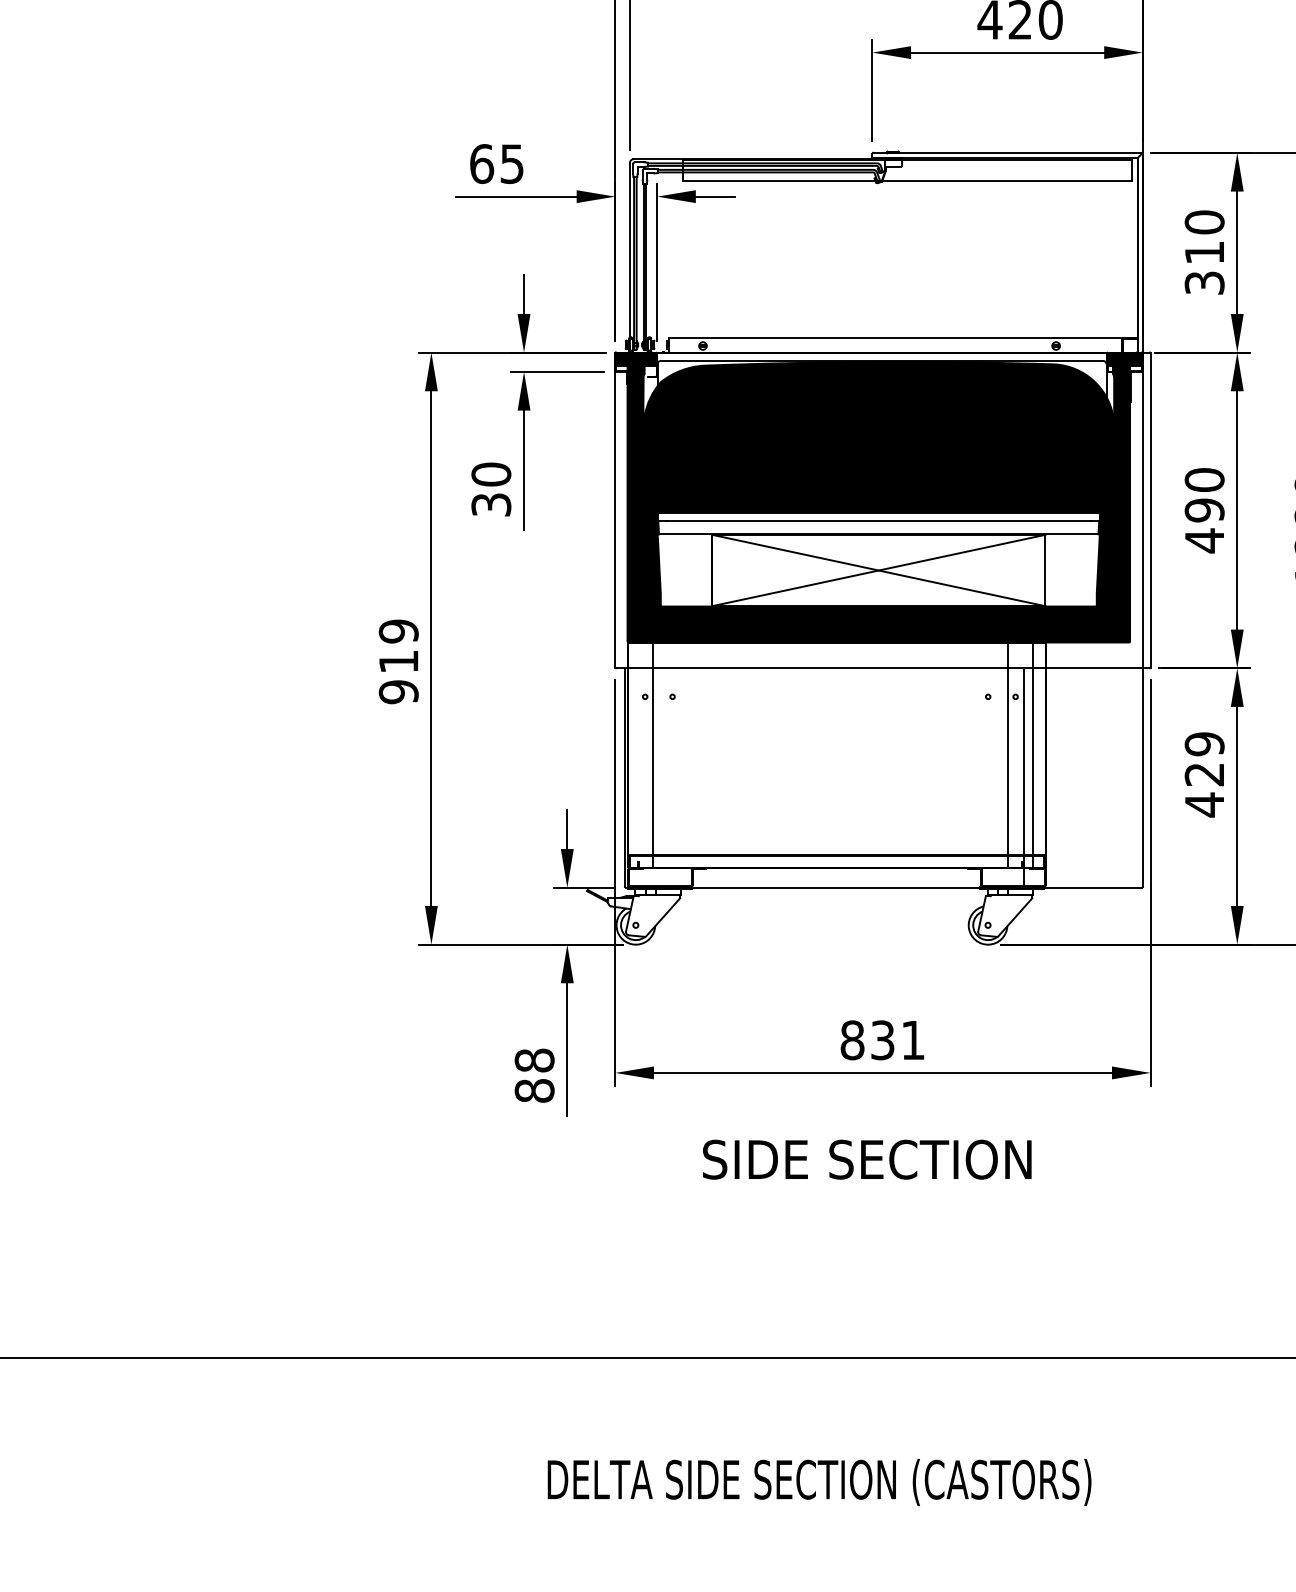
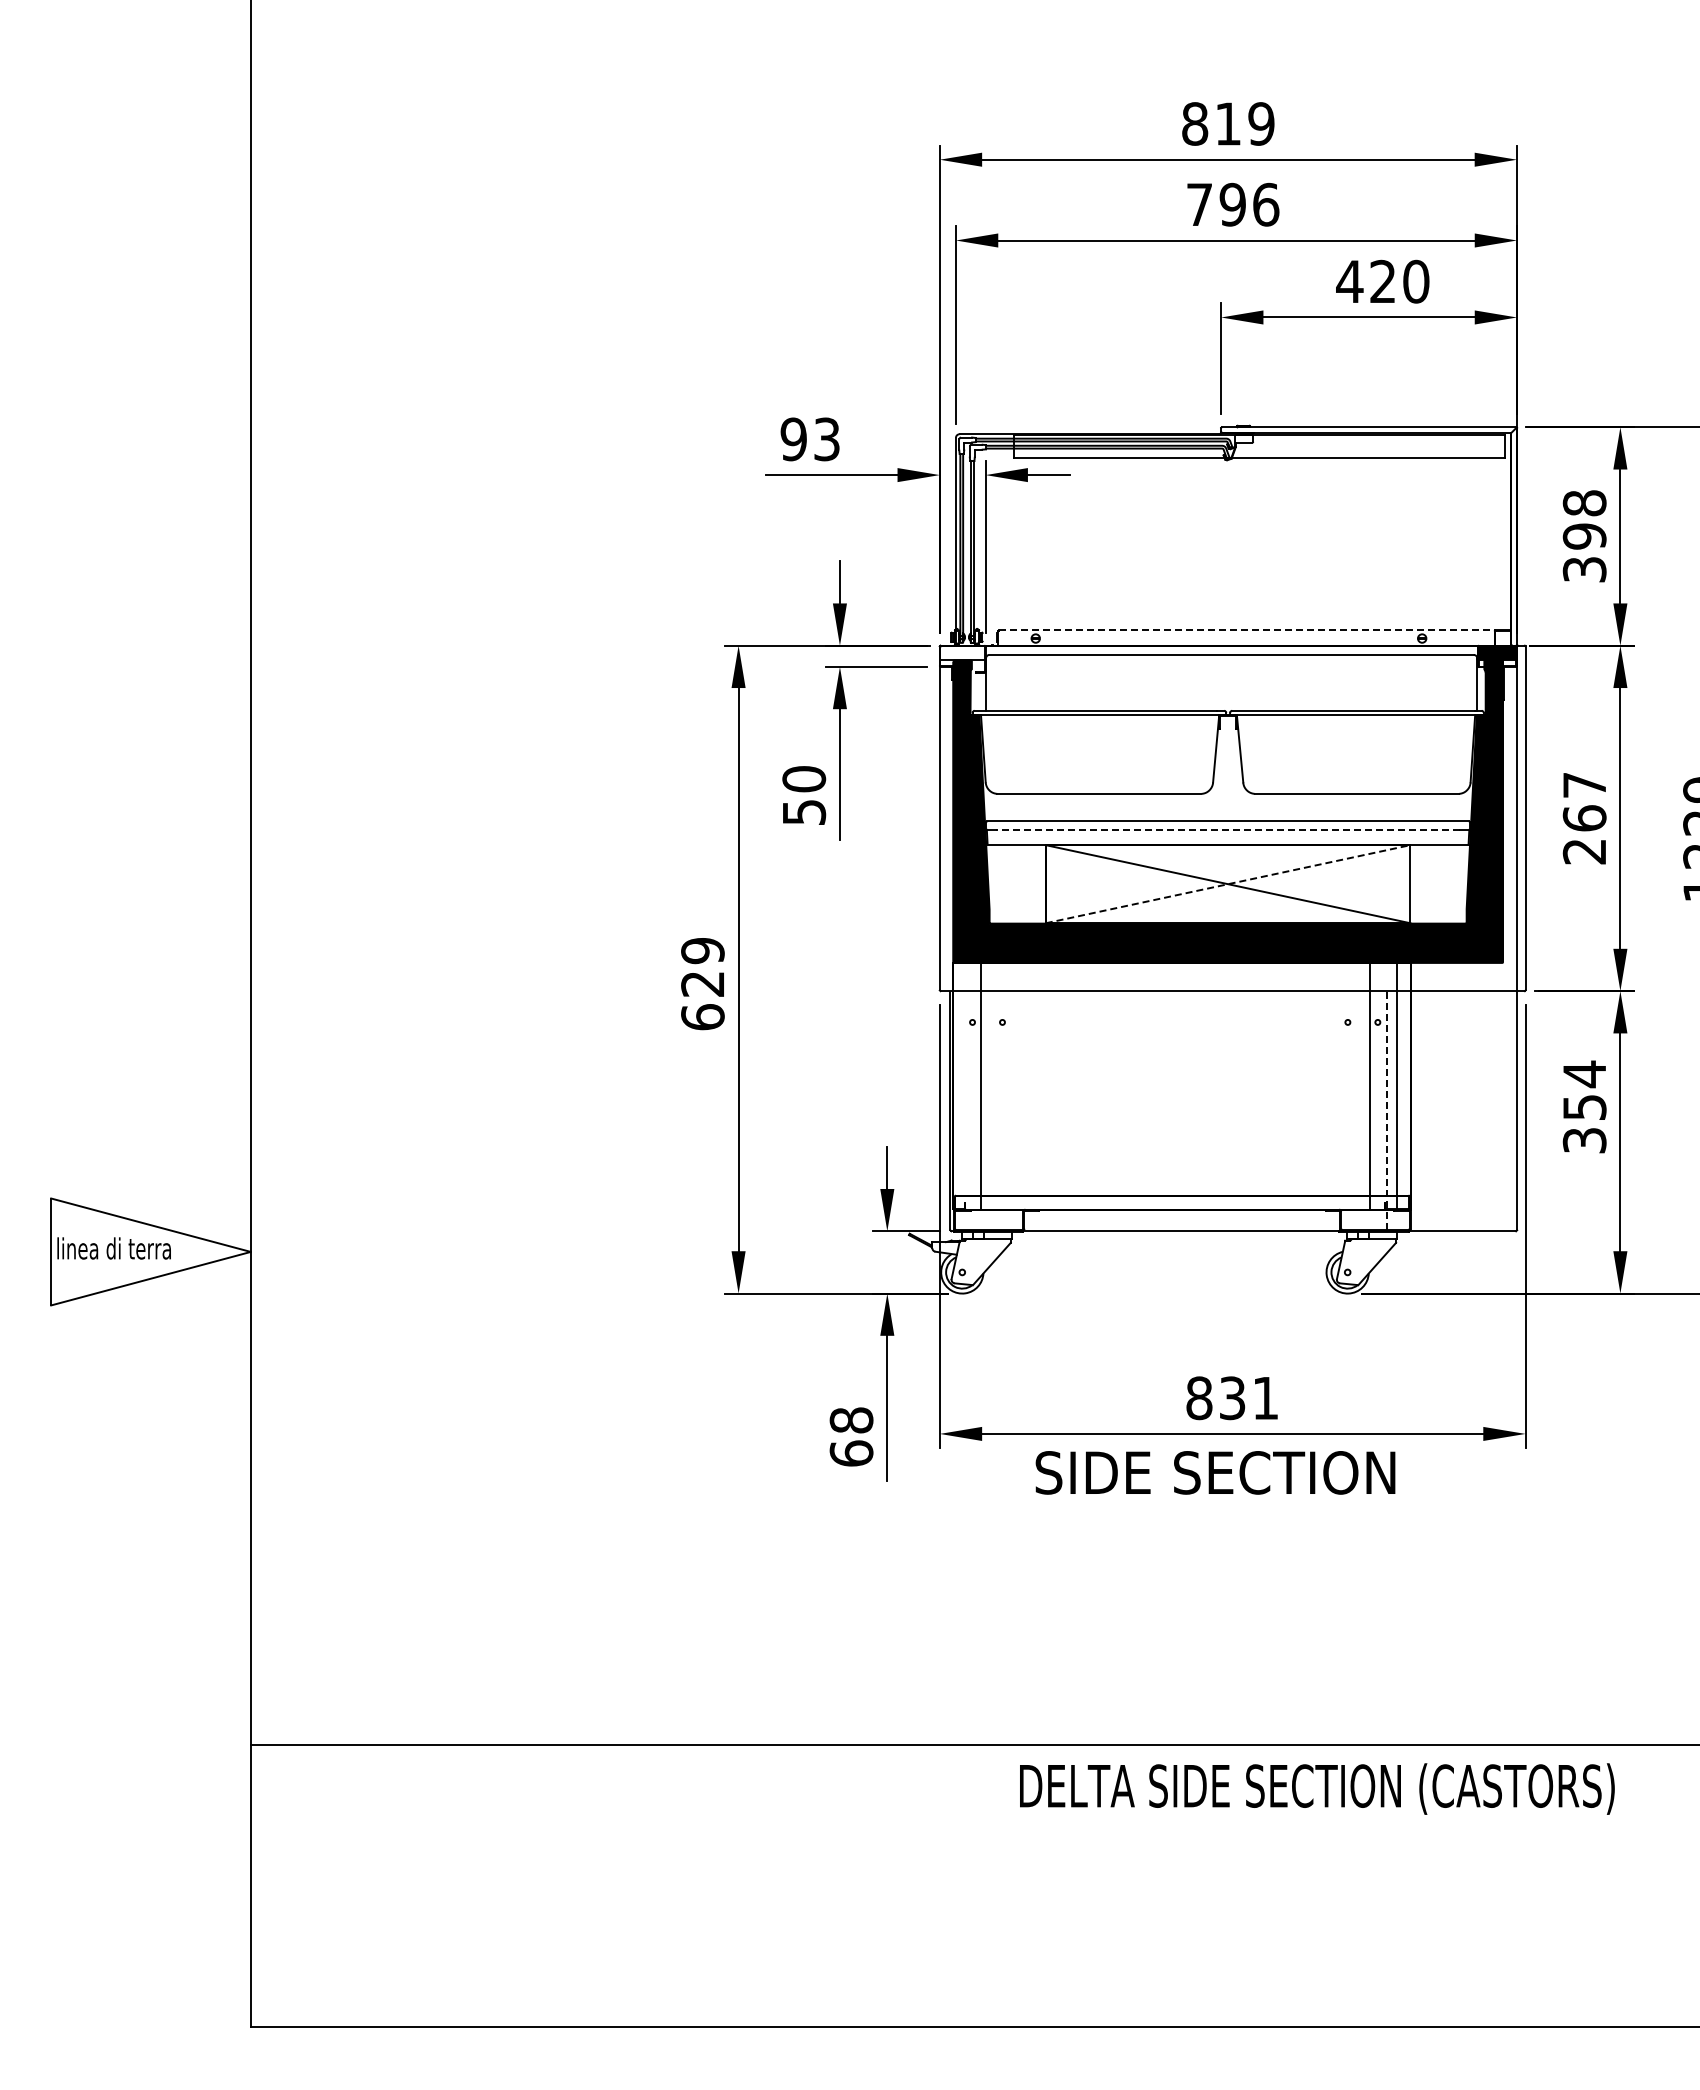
text: (496, 164) -> (809, 439), 65 -> 93
text: (1204, 237) -> (1584, 519), 310 -> 398
line: (896, 338) -> (1247, 630), solid -> dashed
fill: (636, 359) -> (962, 653), removed
fill: (878, 436) -> (1227, 737), removed
text: (490, 505) -> (803, 812), 30 -> 50
text: (1204, 510) -> (1584, 818), 490 -> 267
line: (879, 520) -> (1228, 829), solid -> dashed
line: (879, 570) -> (1228, 884), solid -> dashed
text: (398, 677) -> (702, 1001), 919 -> 629
text: (1204, 774) -> (1584, 1107), 429 -> 354
line: (1024, 778) -> (1387, 1111), solid -> dashed
text: (534, 1090) -> (851, 1453), 88 -> 68
text: (867, 1159) -> (1215, 1472), moved
text: (819, 1481) -> (1317, 1788), moved

